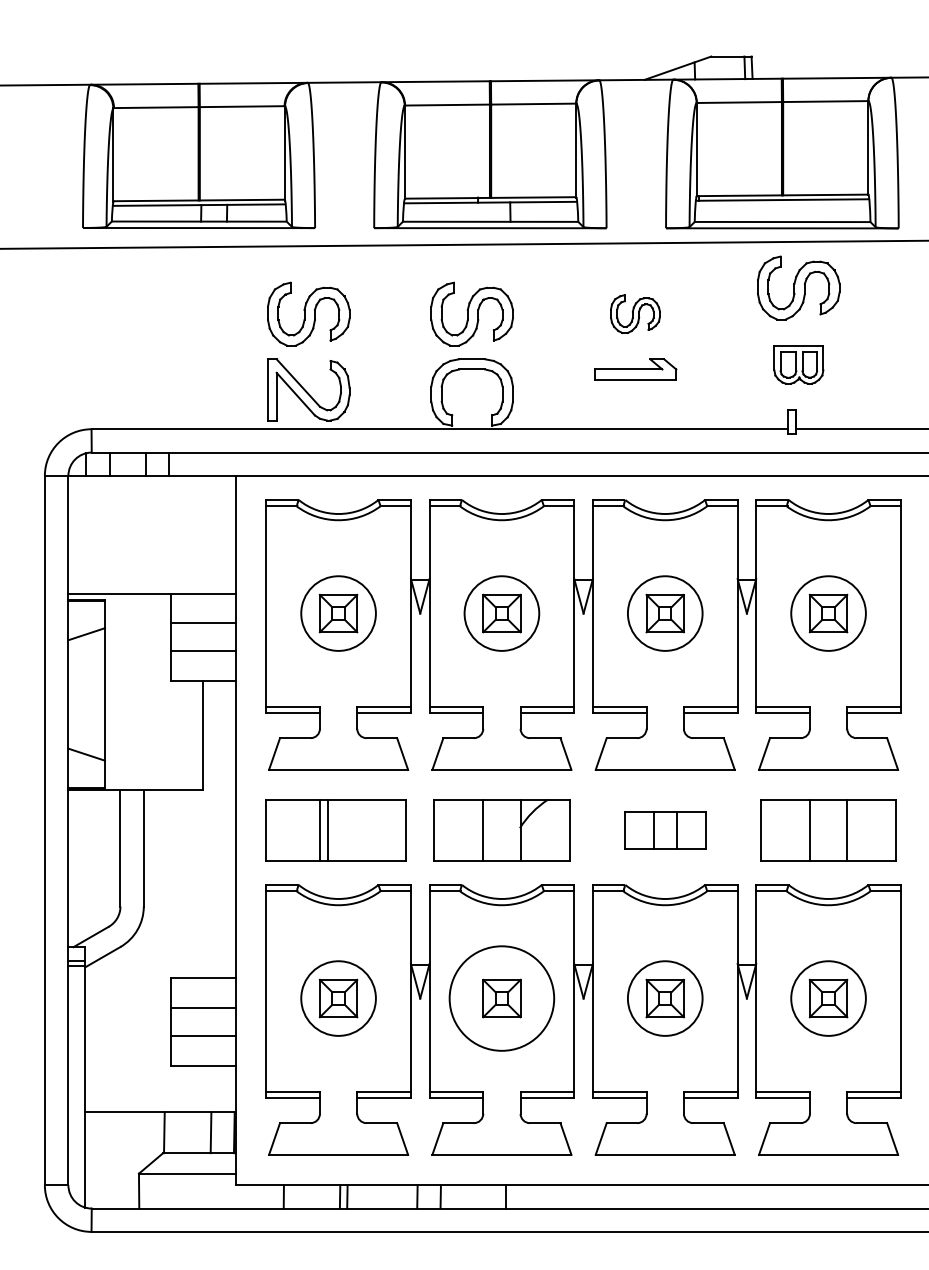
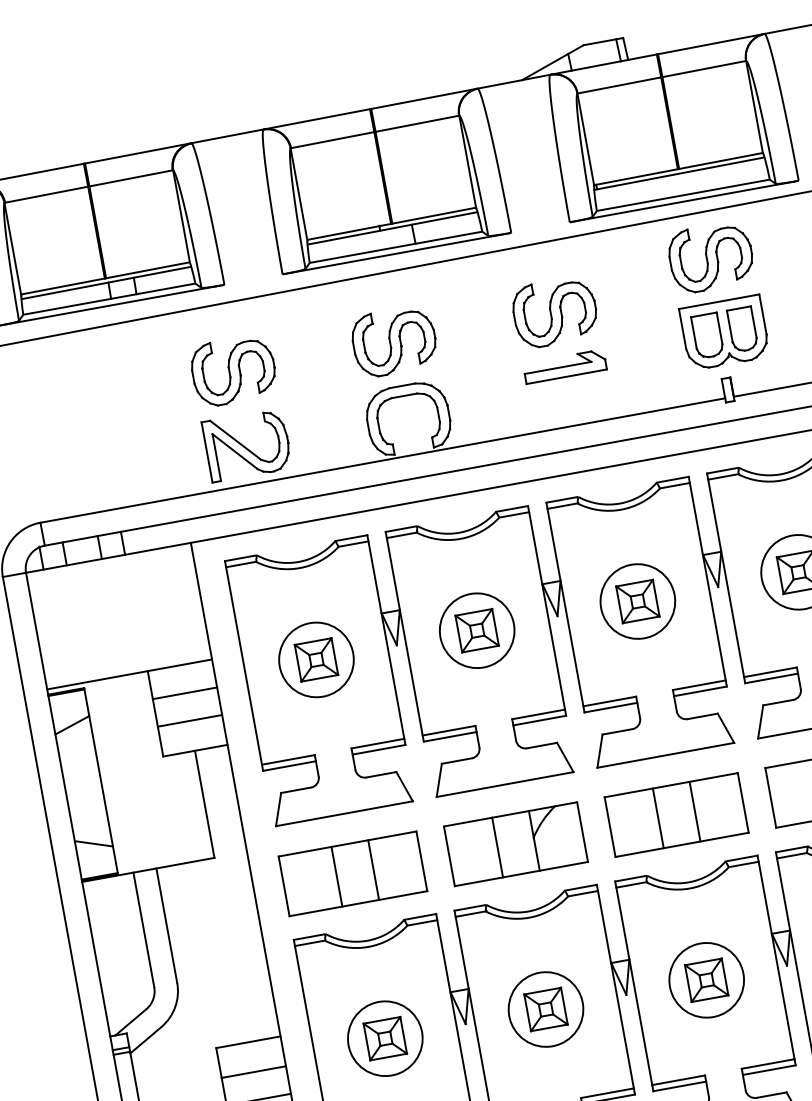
part: (635, 313) -> (554, 311), size x1.67
part: (798, 364) -> (724, 332), size x1.67
line: (328, 830) -> (373, 869), moved
part: (665, 830) -> (676, 814), size x1.67
circle: (501, 998) -> (545, 1009), size x0.71

